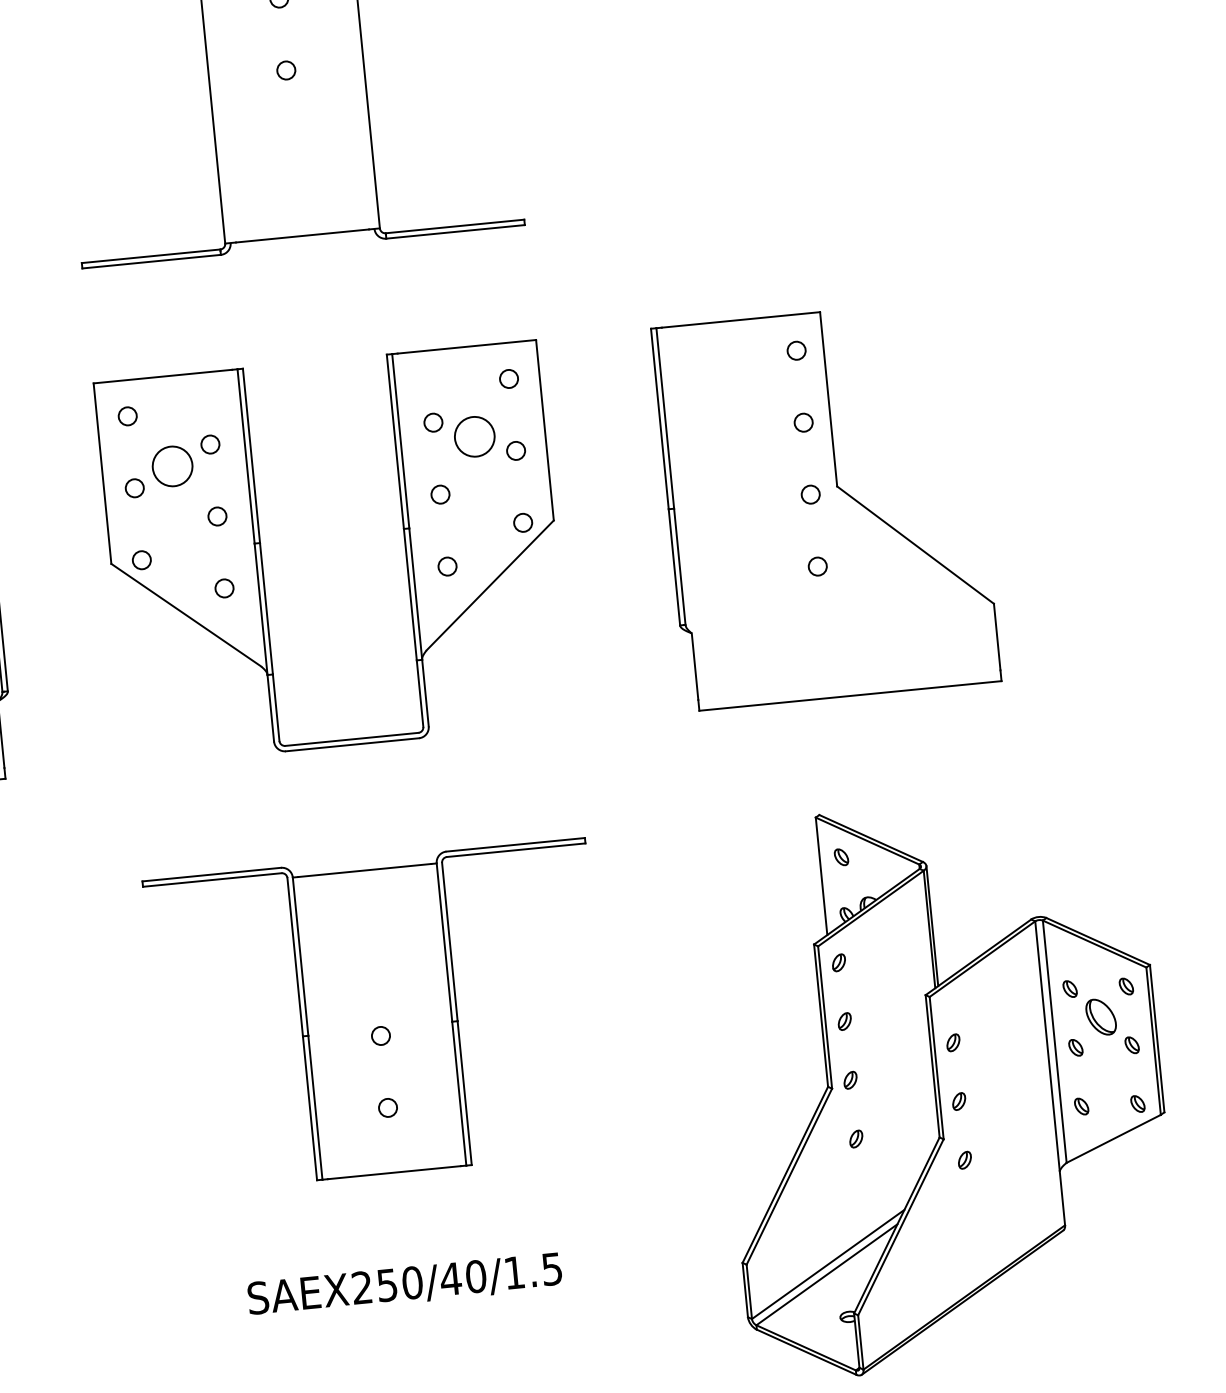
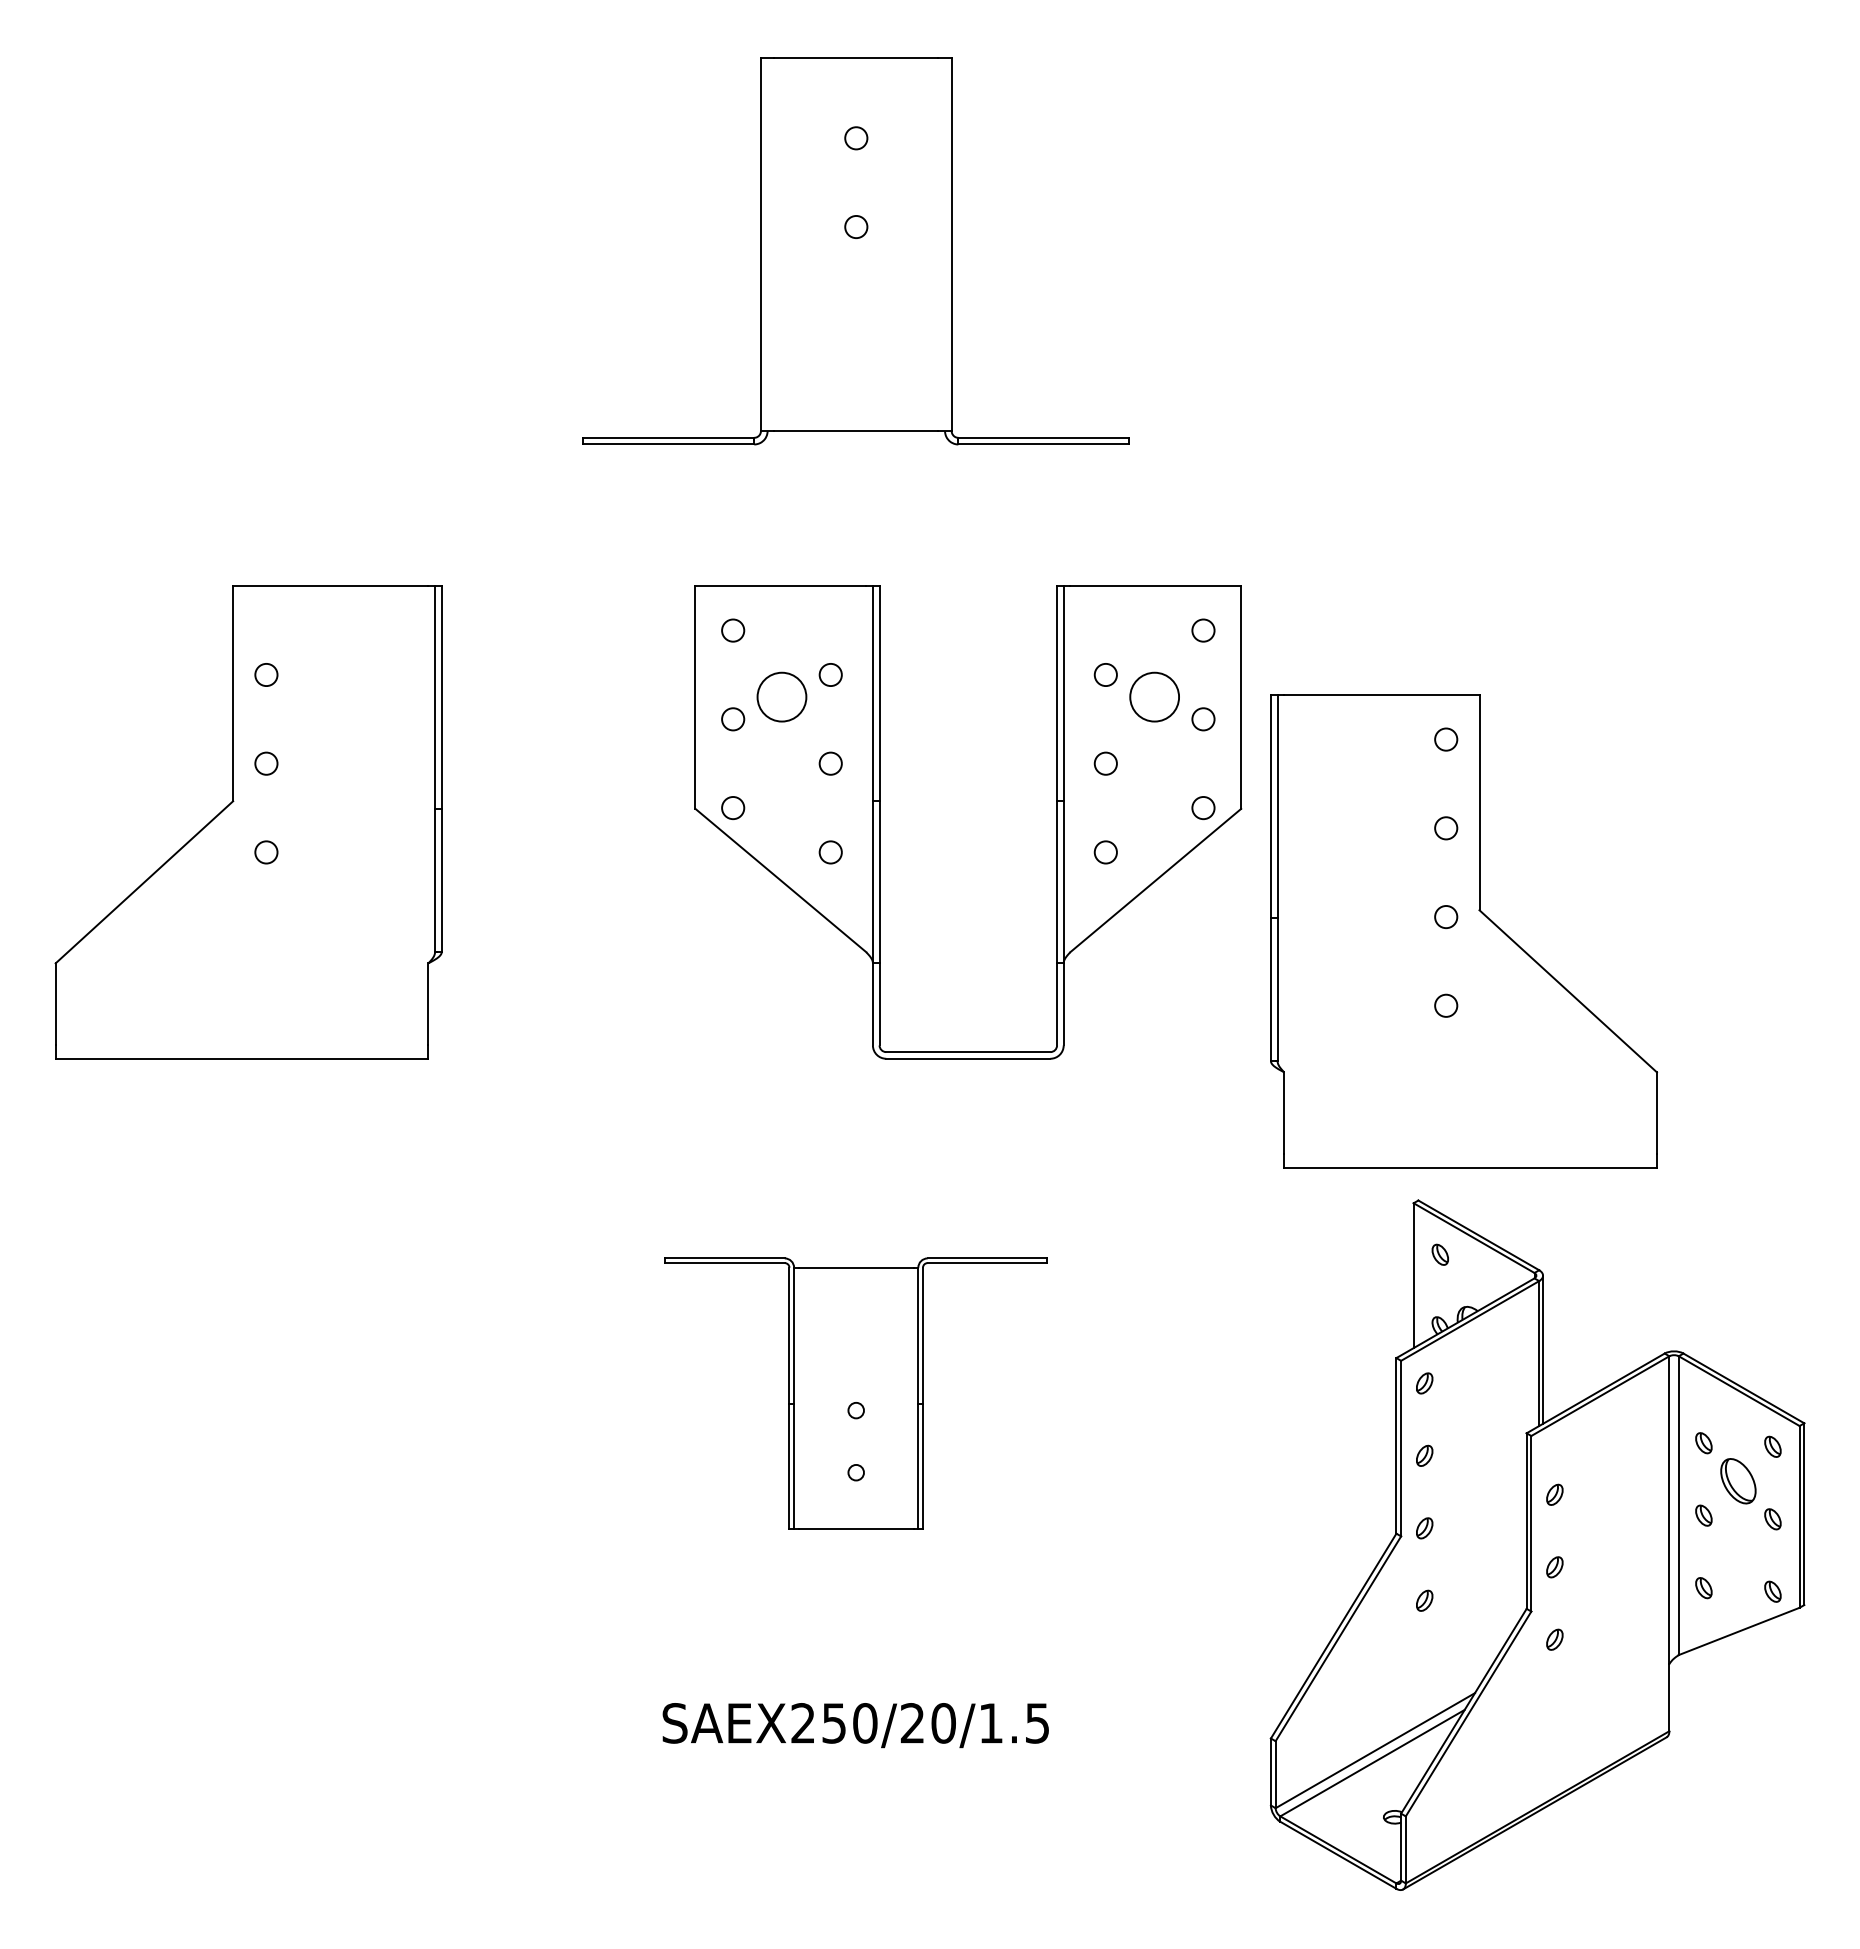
part: (825, 504) -> (1463, 931), moved
part: (262, 560) -> (880, 822), moved
part: (378, 1016) -> (855, 1393), size x0.7
text: (450, 1279) -> (912, 1723), SAEX250/40/1.5 -> SAEX250/20/1.5

